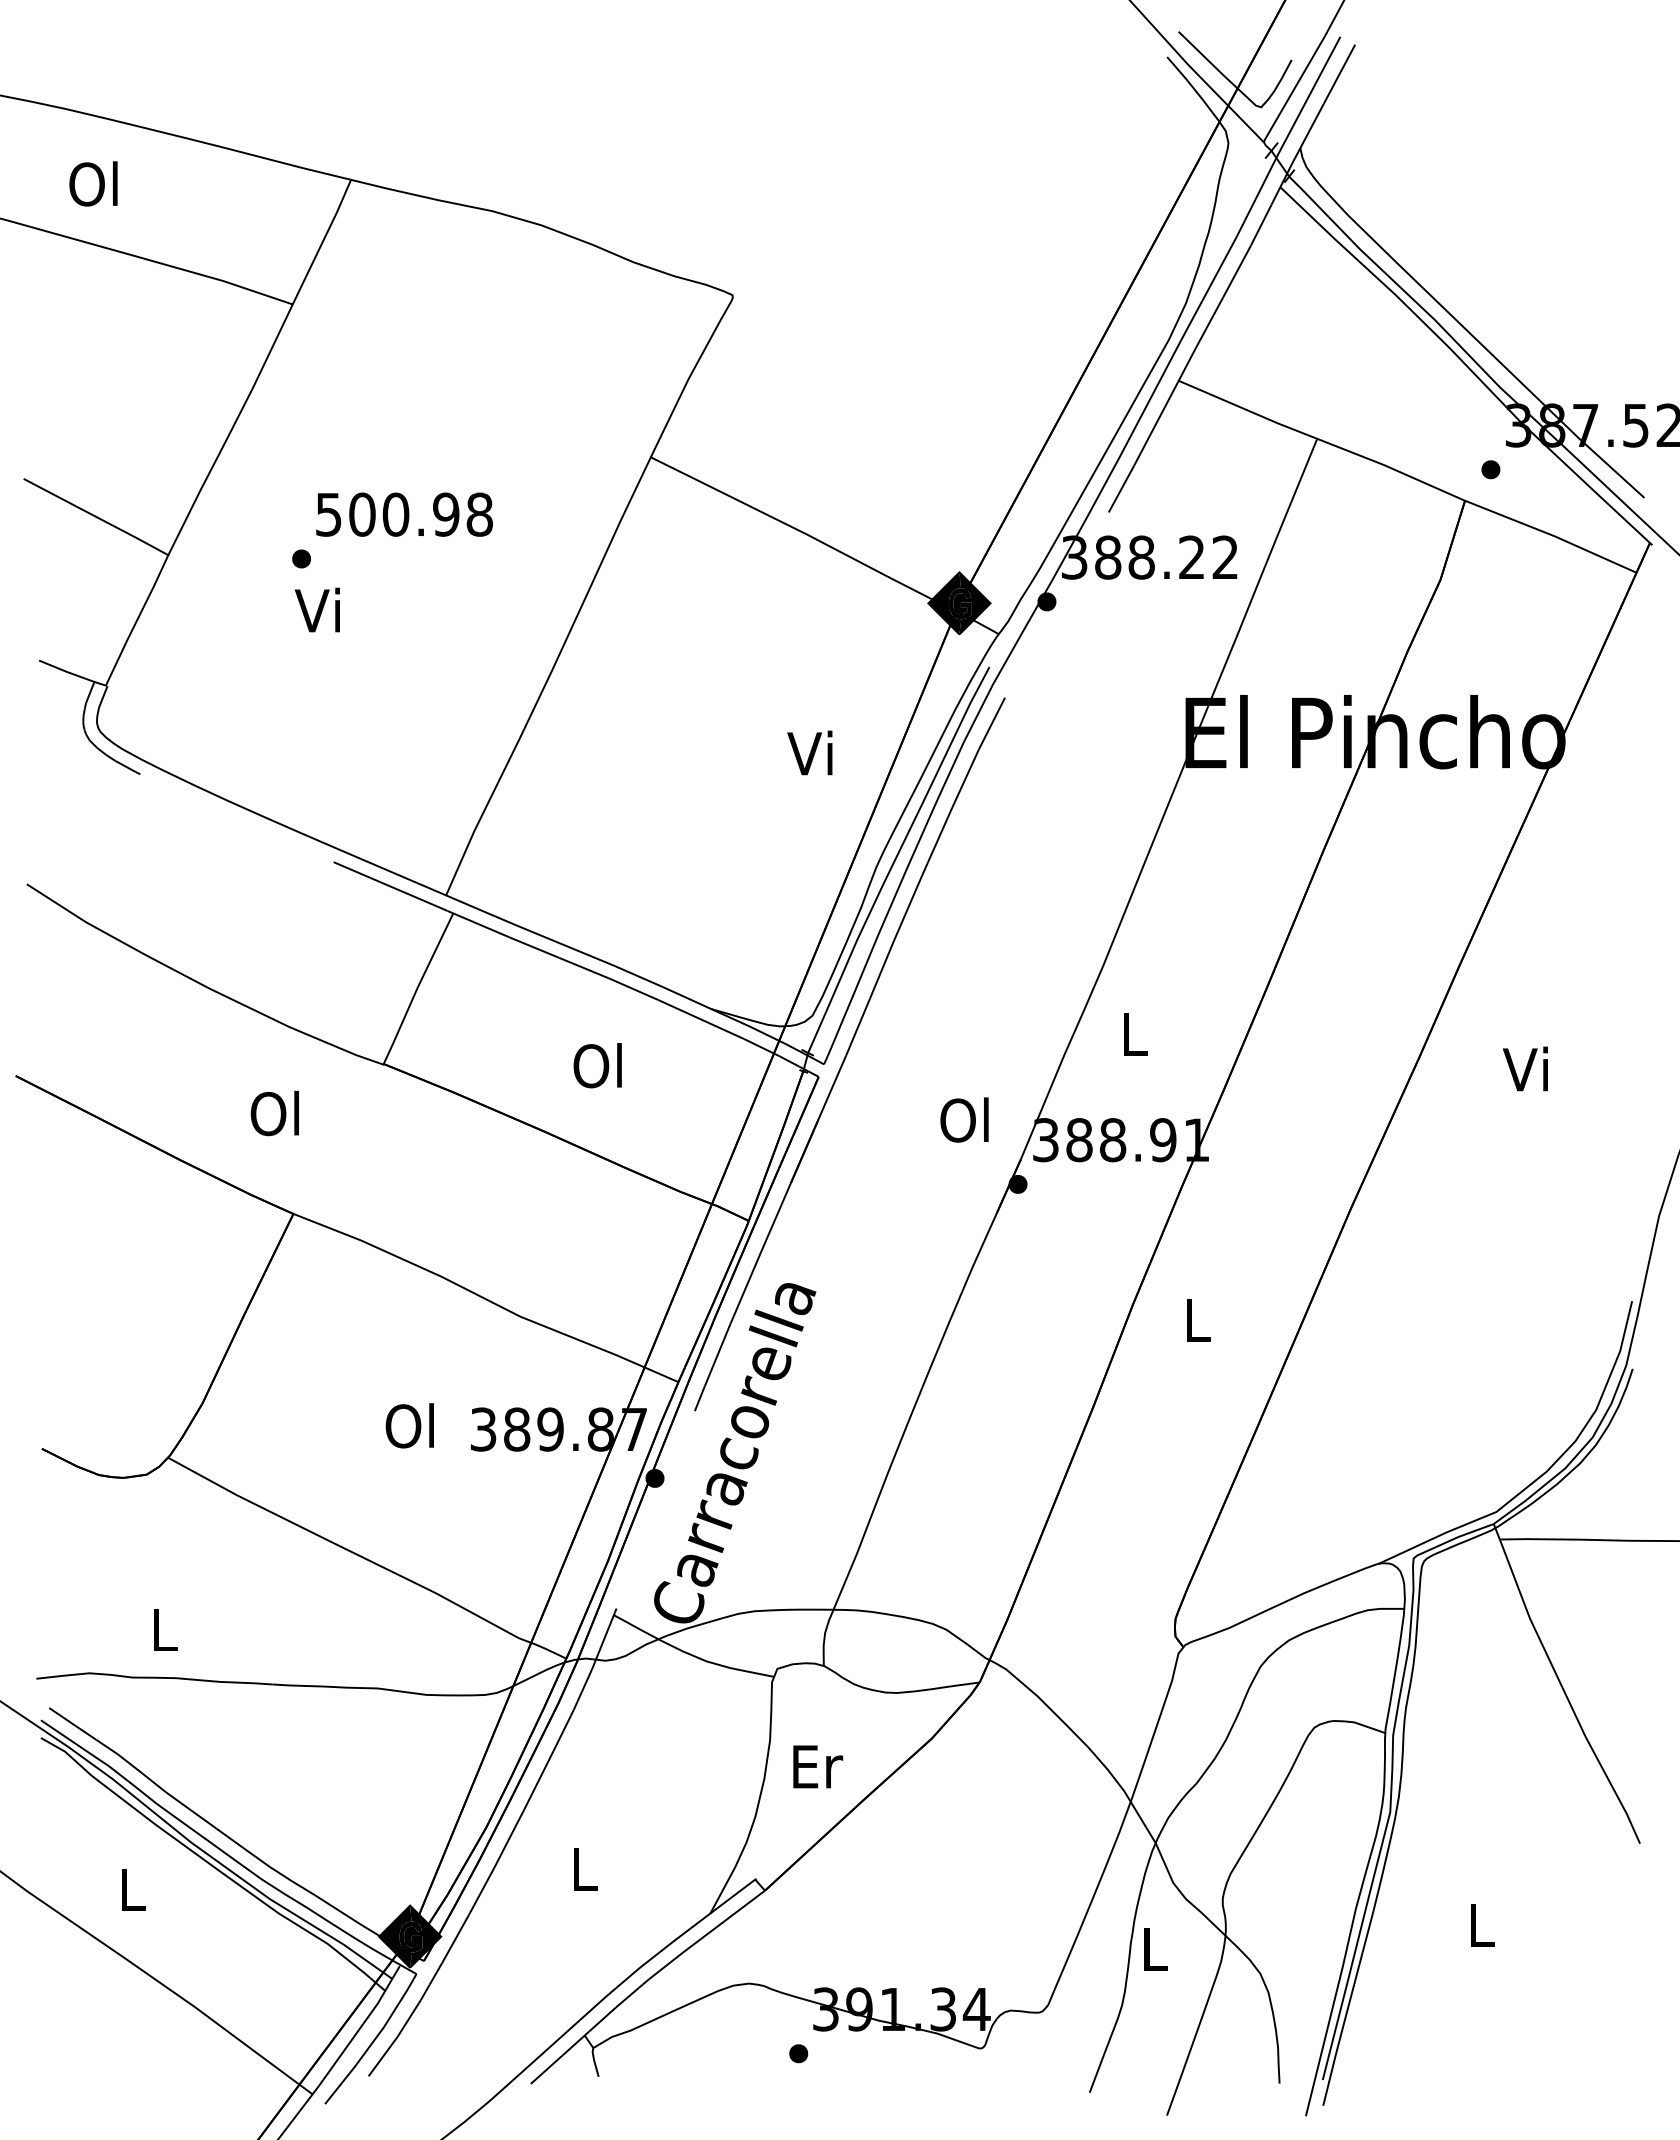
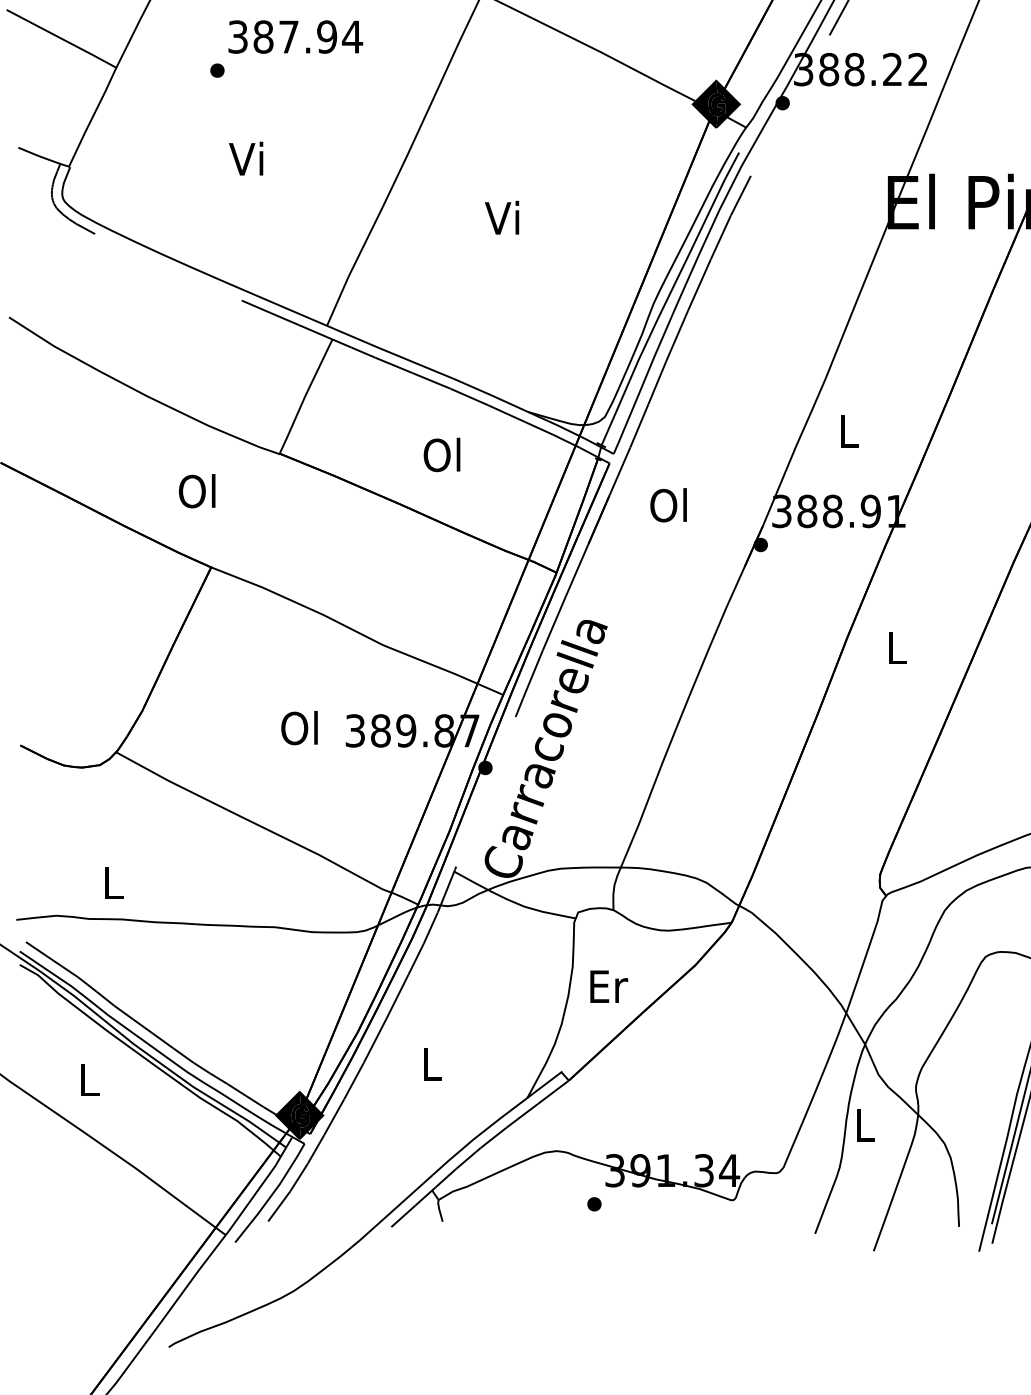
text: (404, 514) -> (295, 36), 500.98 -> 387.94
text: (316, 609) -> (245, 158), moved
text: (809, 752) -> (501, 217), moved
text: (964, 1119) -> (668, 504), moved

